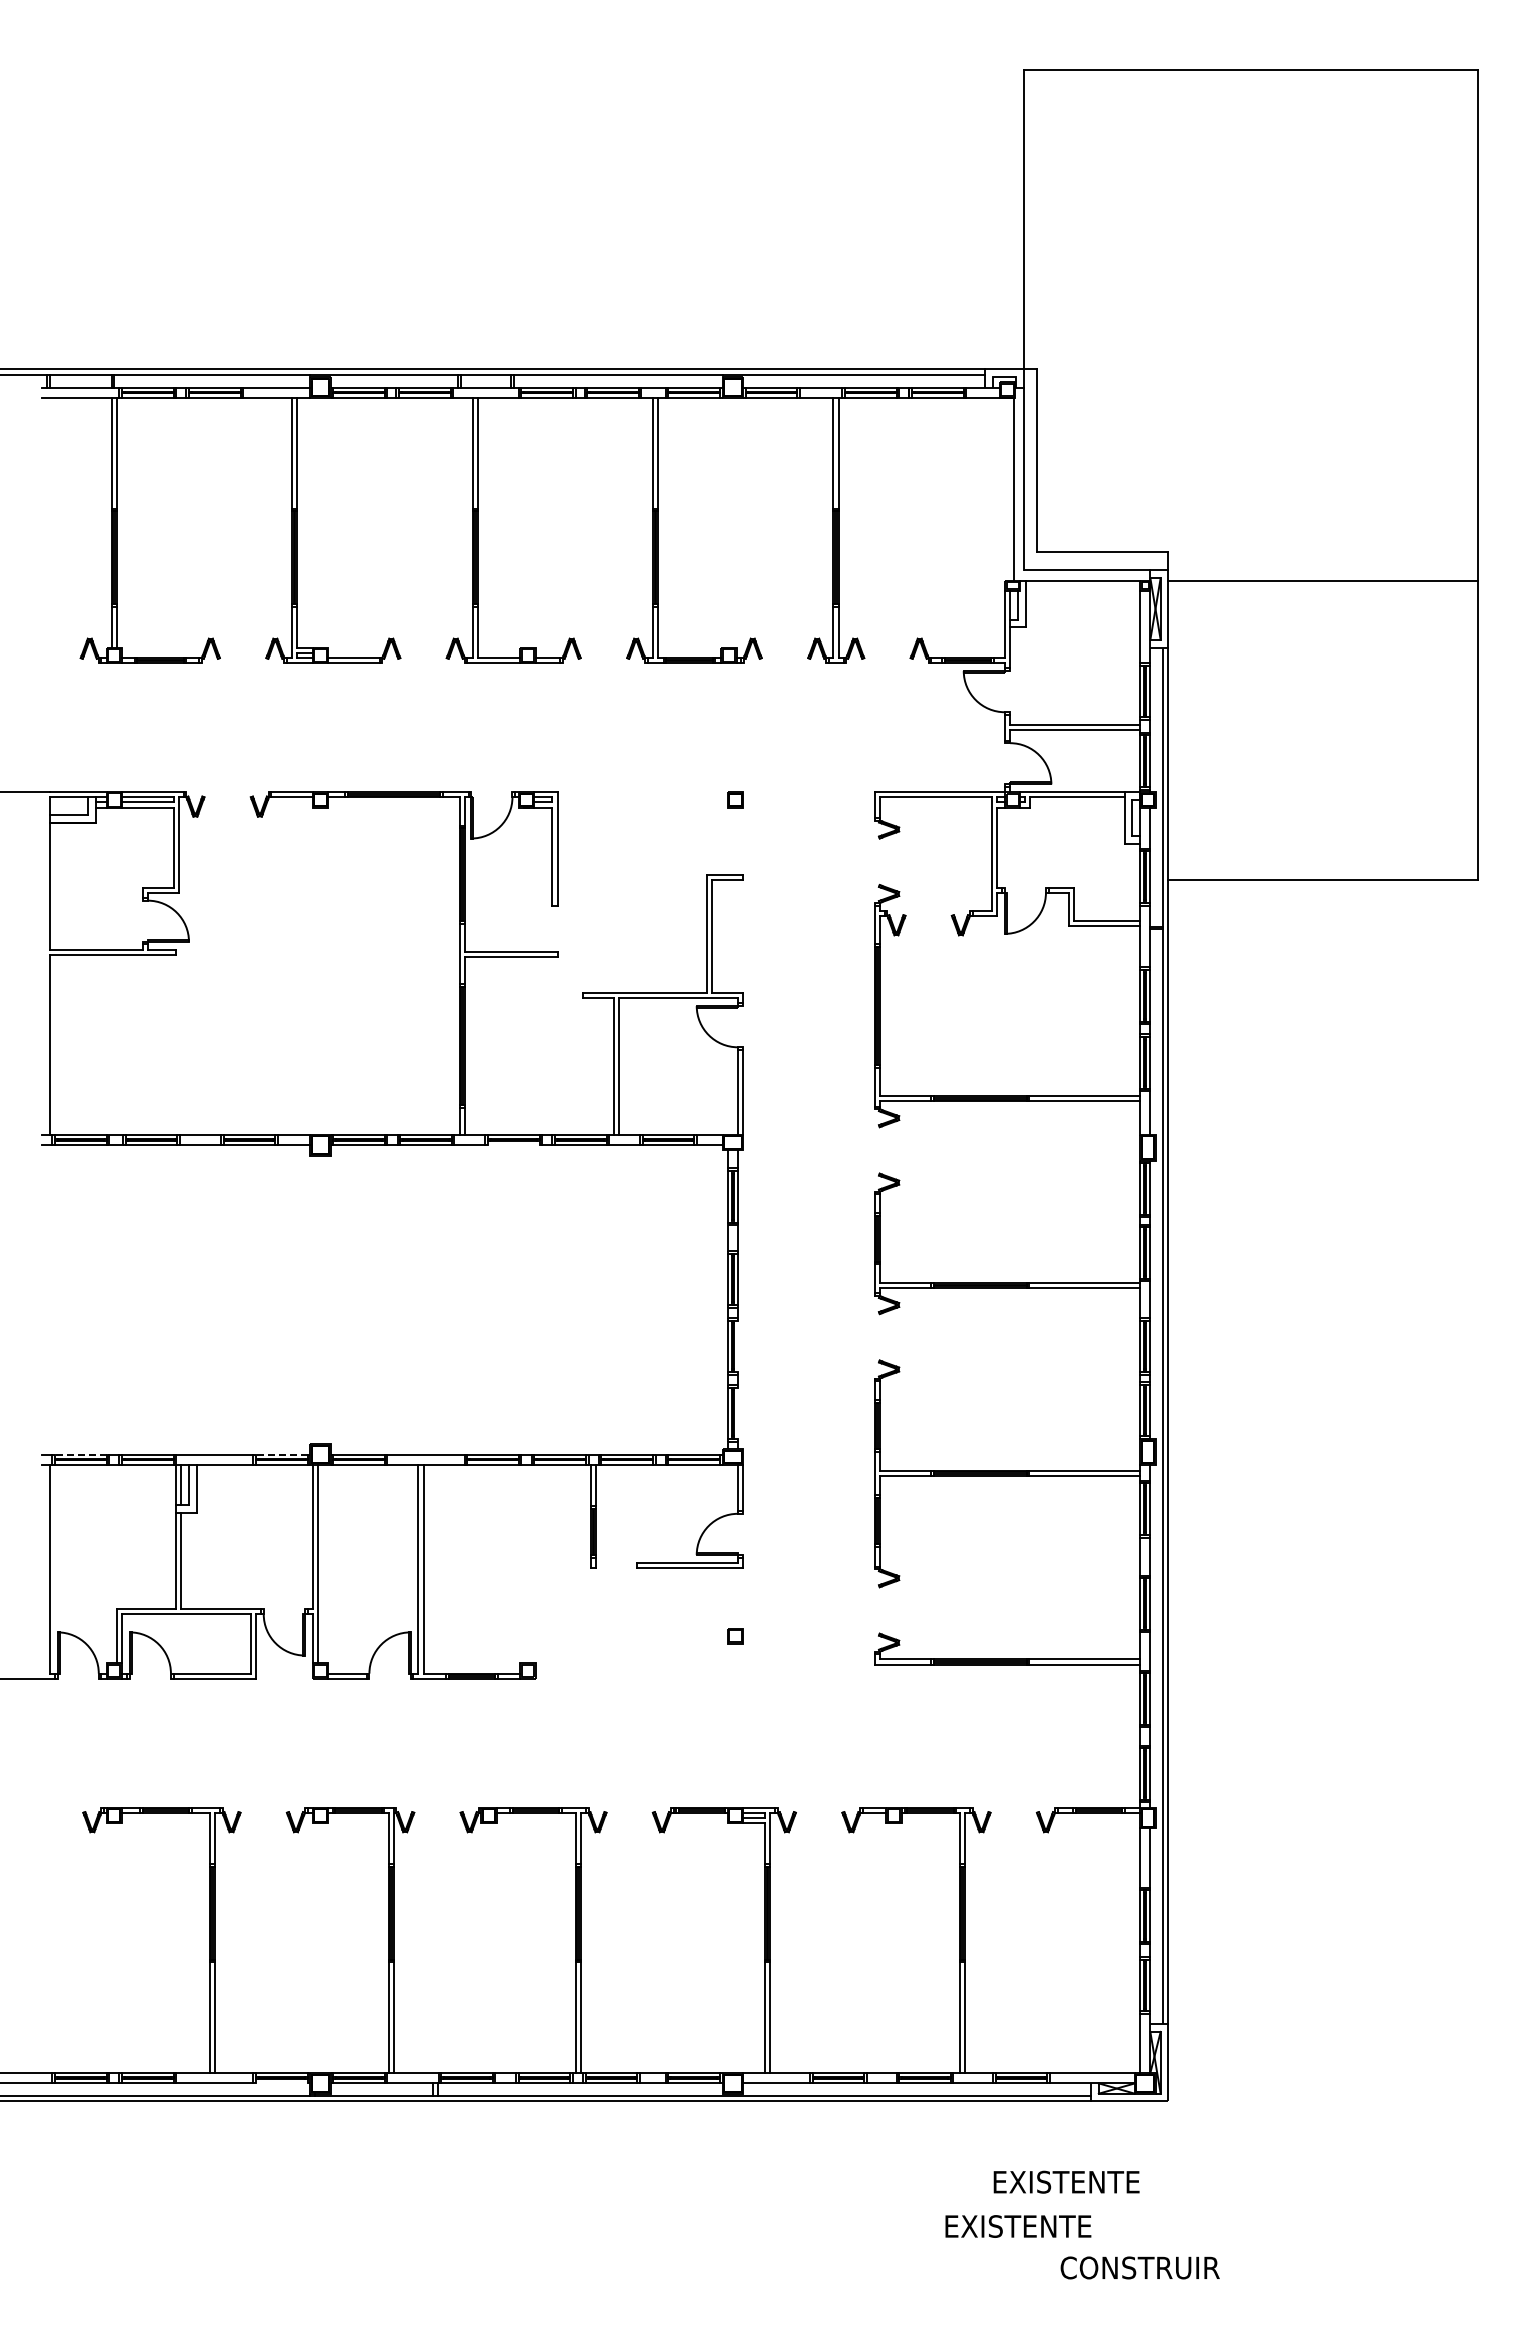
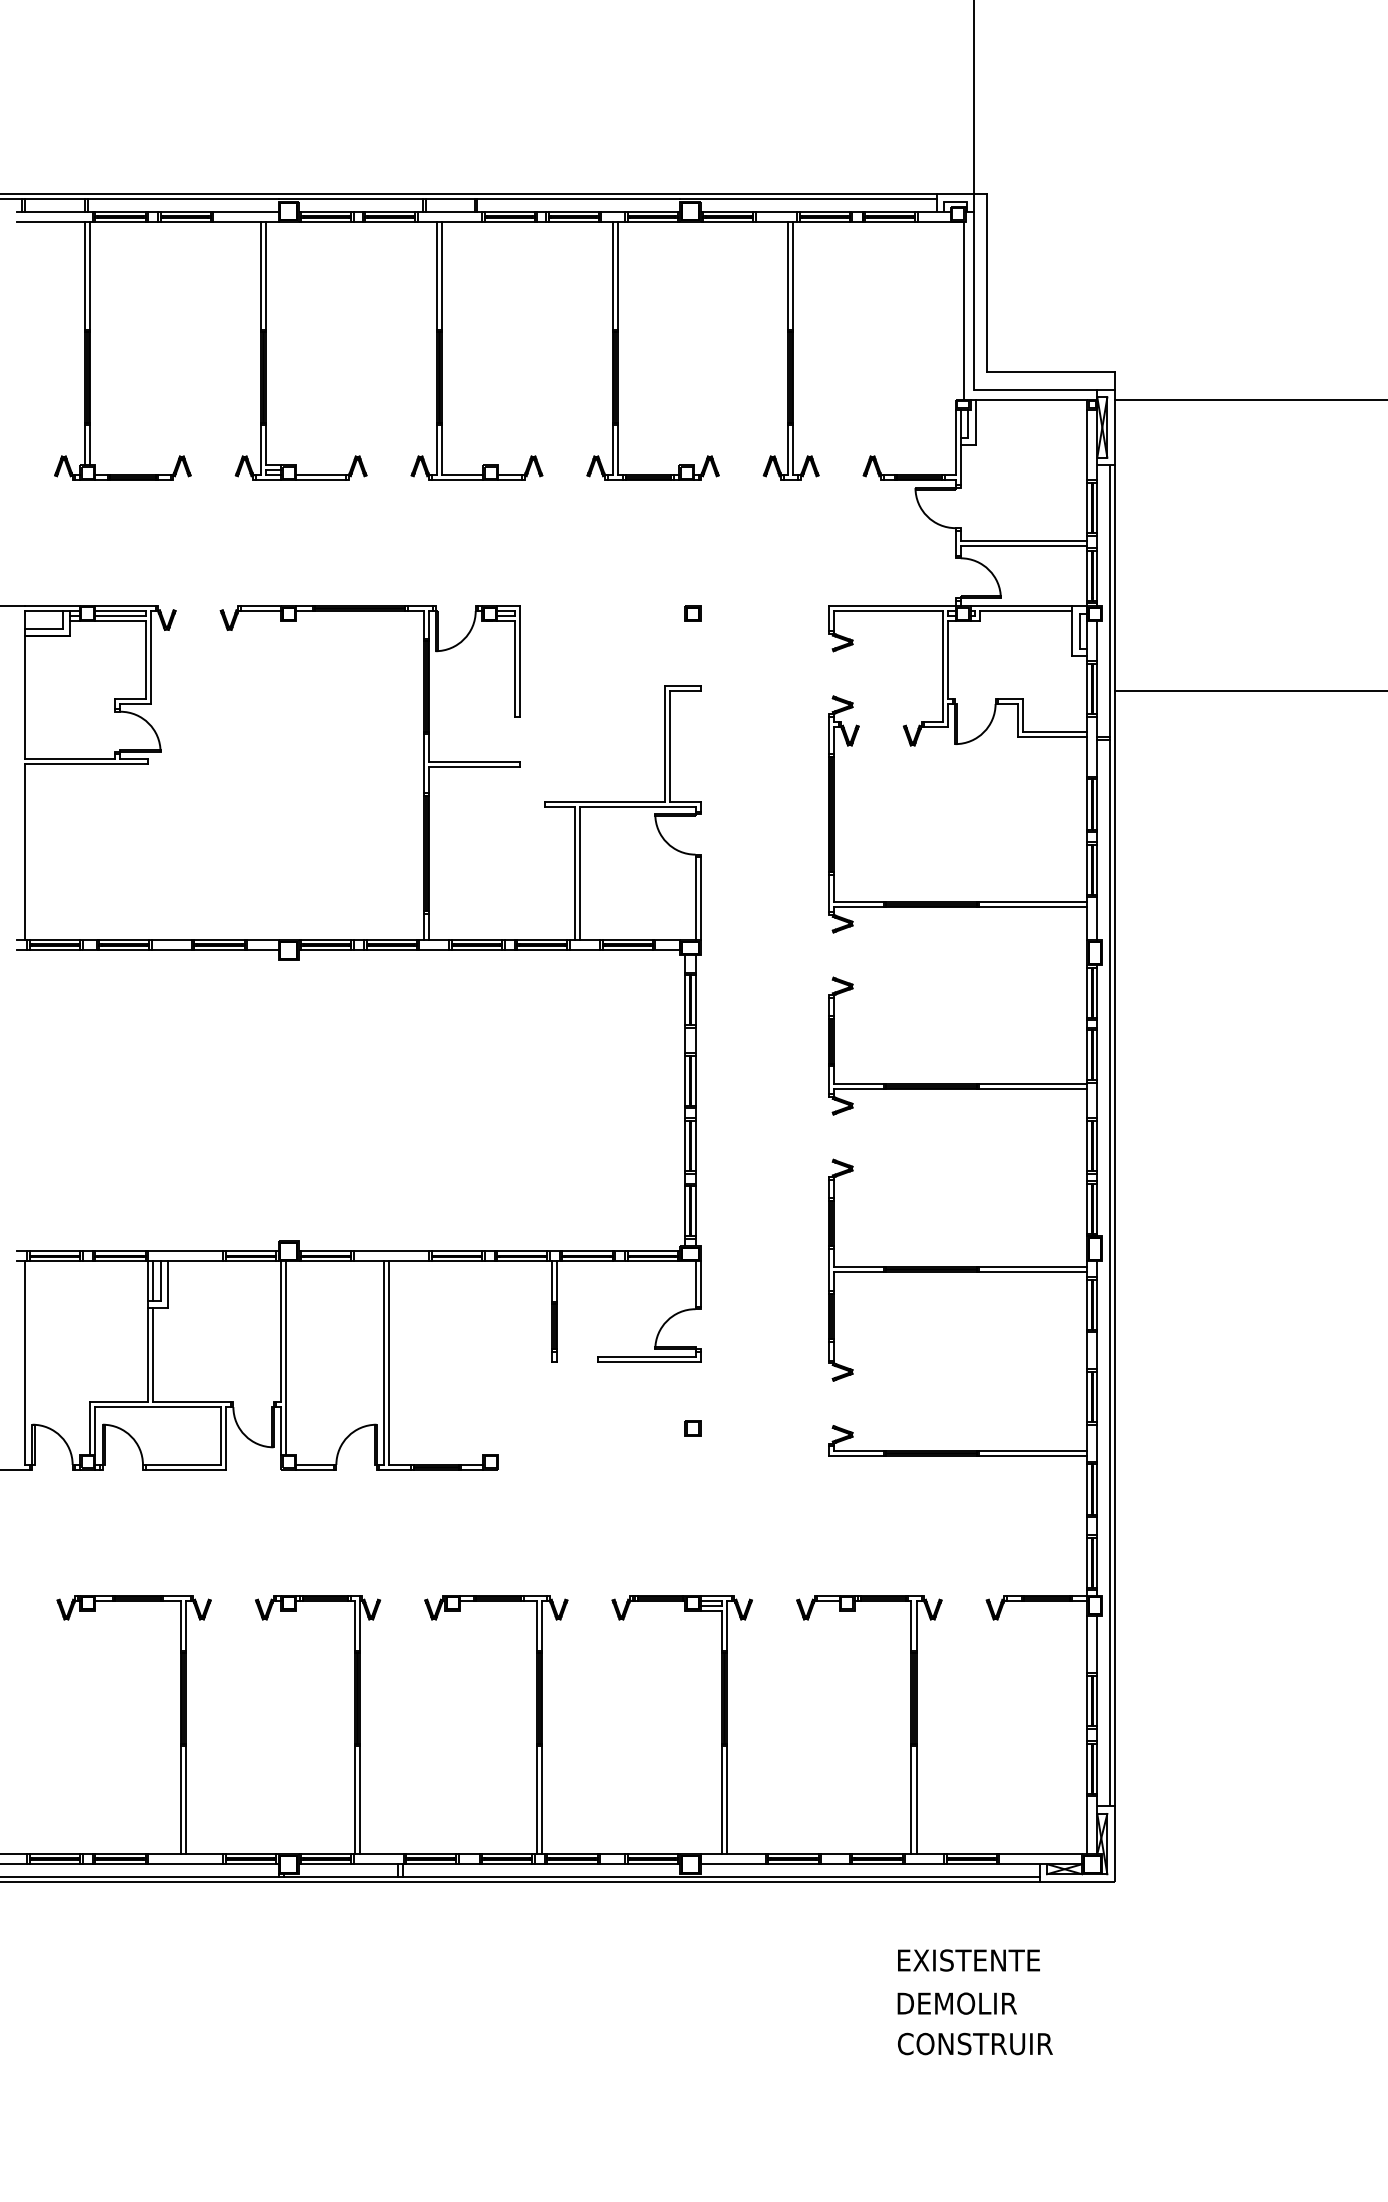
line: (513, 1145) -> (476, 950), added
line: (737, 1346) -> (695, 1146), added
line: (737, 1413) -> (695, 1211), added
line: (80, 1454) -> (54, 1251), dashed -> solid
line: (281, 1454) -> (250, 1251), dashed -> solid
line: (281, 2083) -> (250, 1864), added
text: (1066, 2181) -> (968, 1959), moved
text: (1019, 2226) -> (969, 2003), EXISTENTE -> DEMOLIR
text: (1139, 2267) -> (974, 2043), moved

